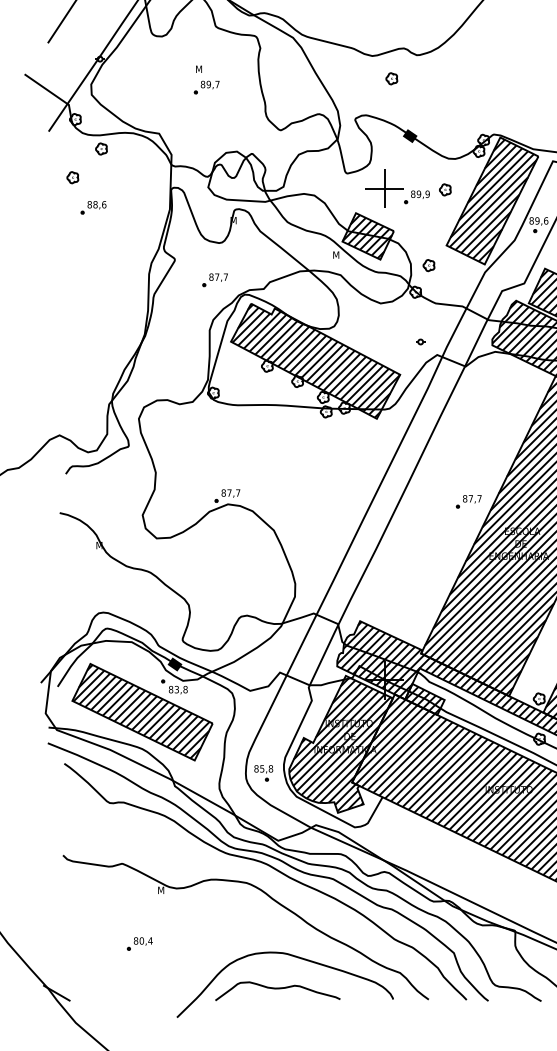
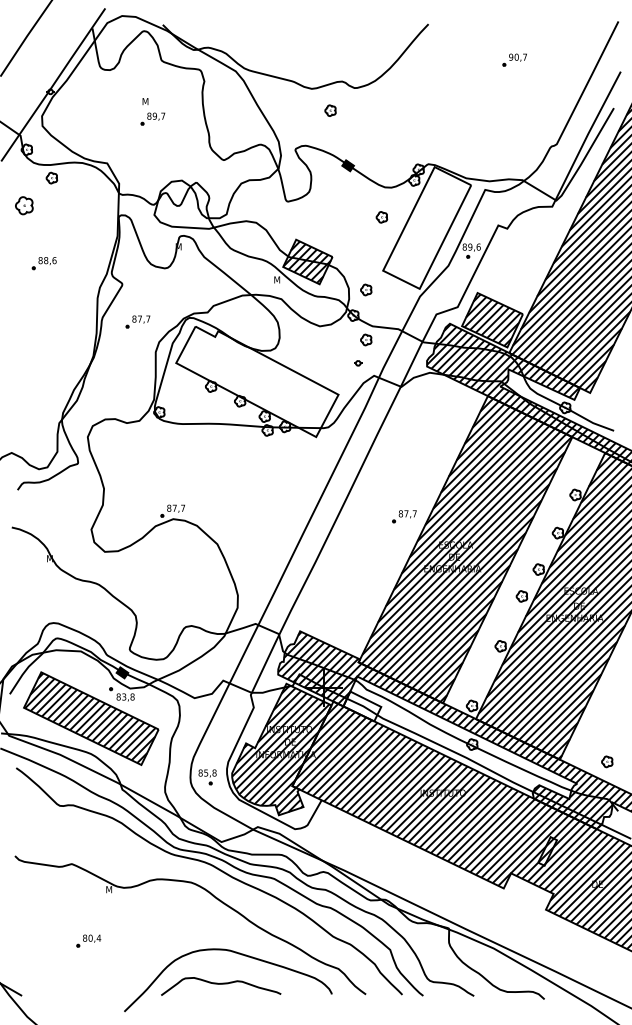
part: (72, 177) -> (24, 205), size x1.6
part: (398, 187) -> (336, 215), removed
hatch: (492, 201) -> (427, 228), removed
part: (92, 207) -> (43, 263), moved
part: (214, 279) -> (137, 321), moved
part: (429, 317) -> (366, 339), added
hatch: (315, 360) -> (257, 381), removed
hatch: (423, 698) -> (360, 705), removed

